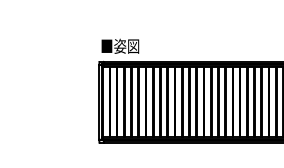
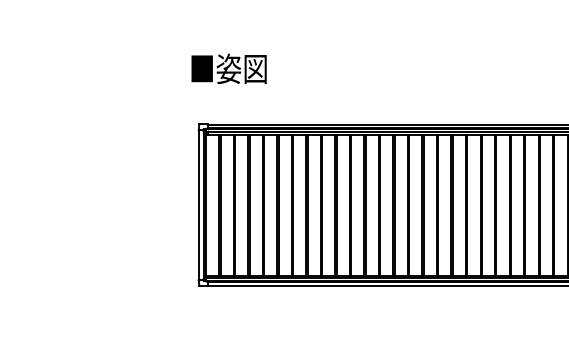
text: (120, 45) -> (229, 67), moved

